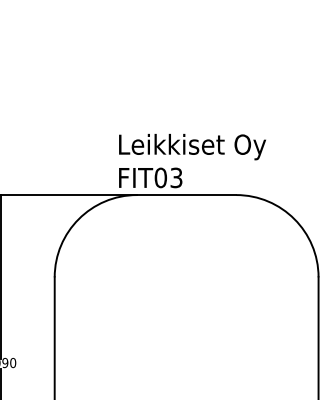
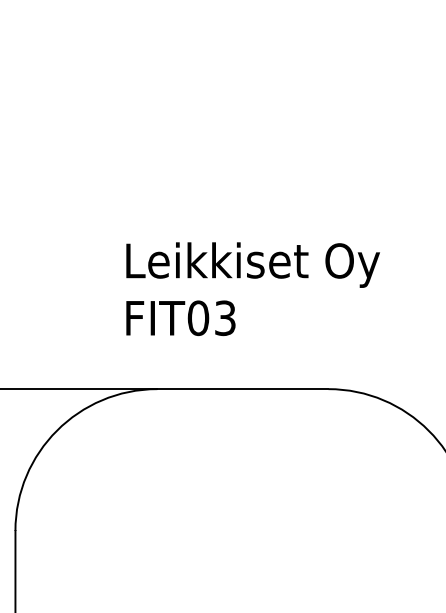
text: (192, 161) -> (252, 289), moved

